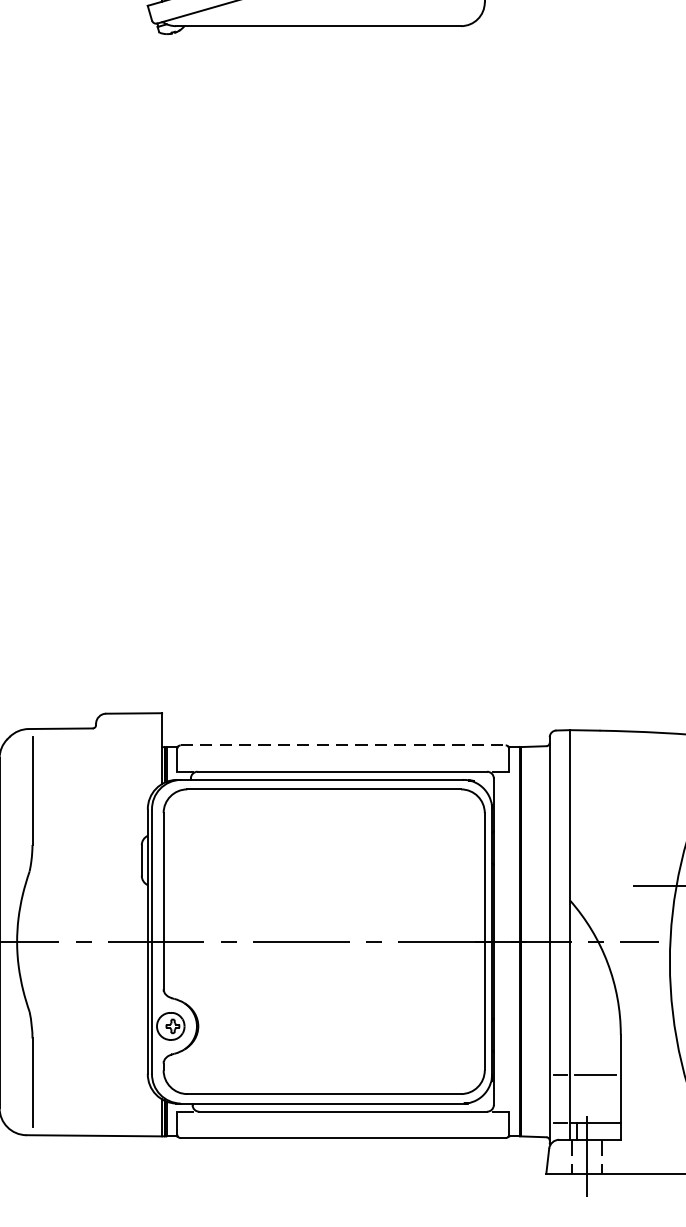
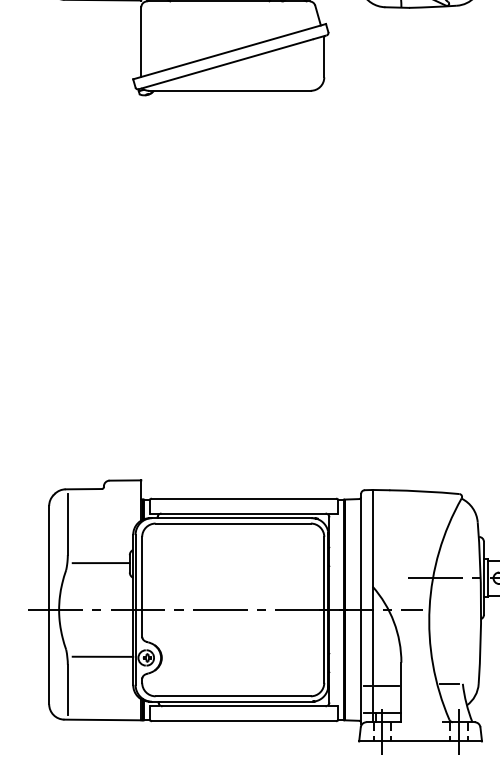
line: (344, 745) -> (244, 498), dashed -> solid
line: (90, 859) -> (100, 563), added
line: (93, 1023) -> (102, 656), added

